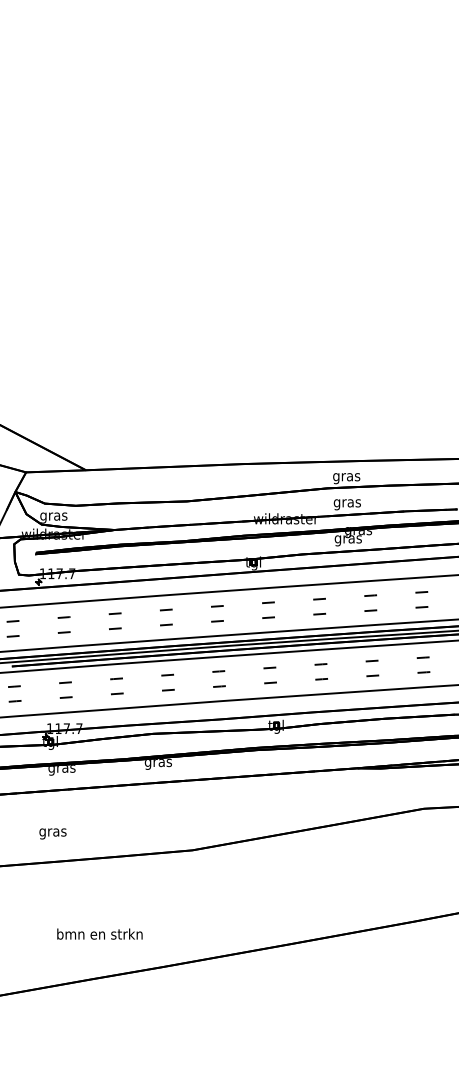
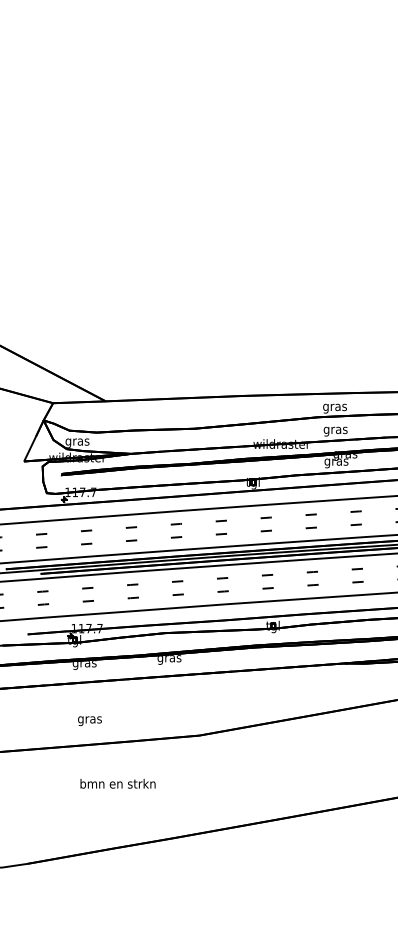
text: (52, 833) -> (89, 720), moved
text: (99, 933) -> (117, 783), moved

